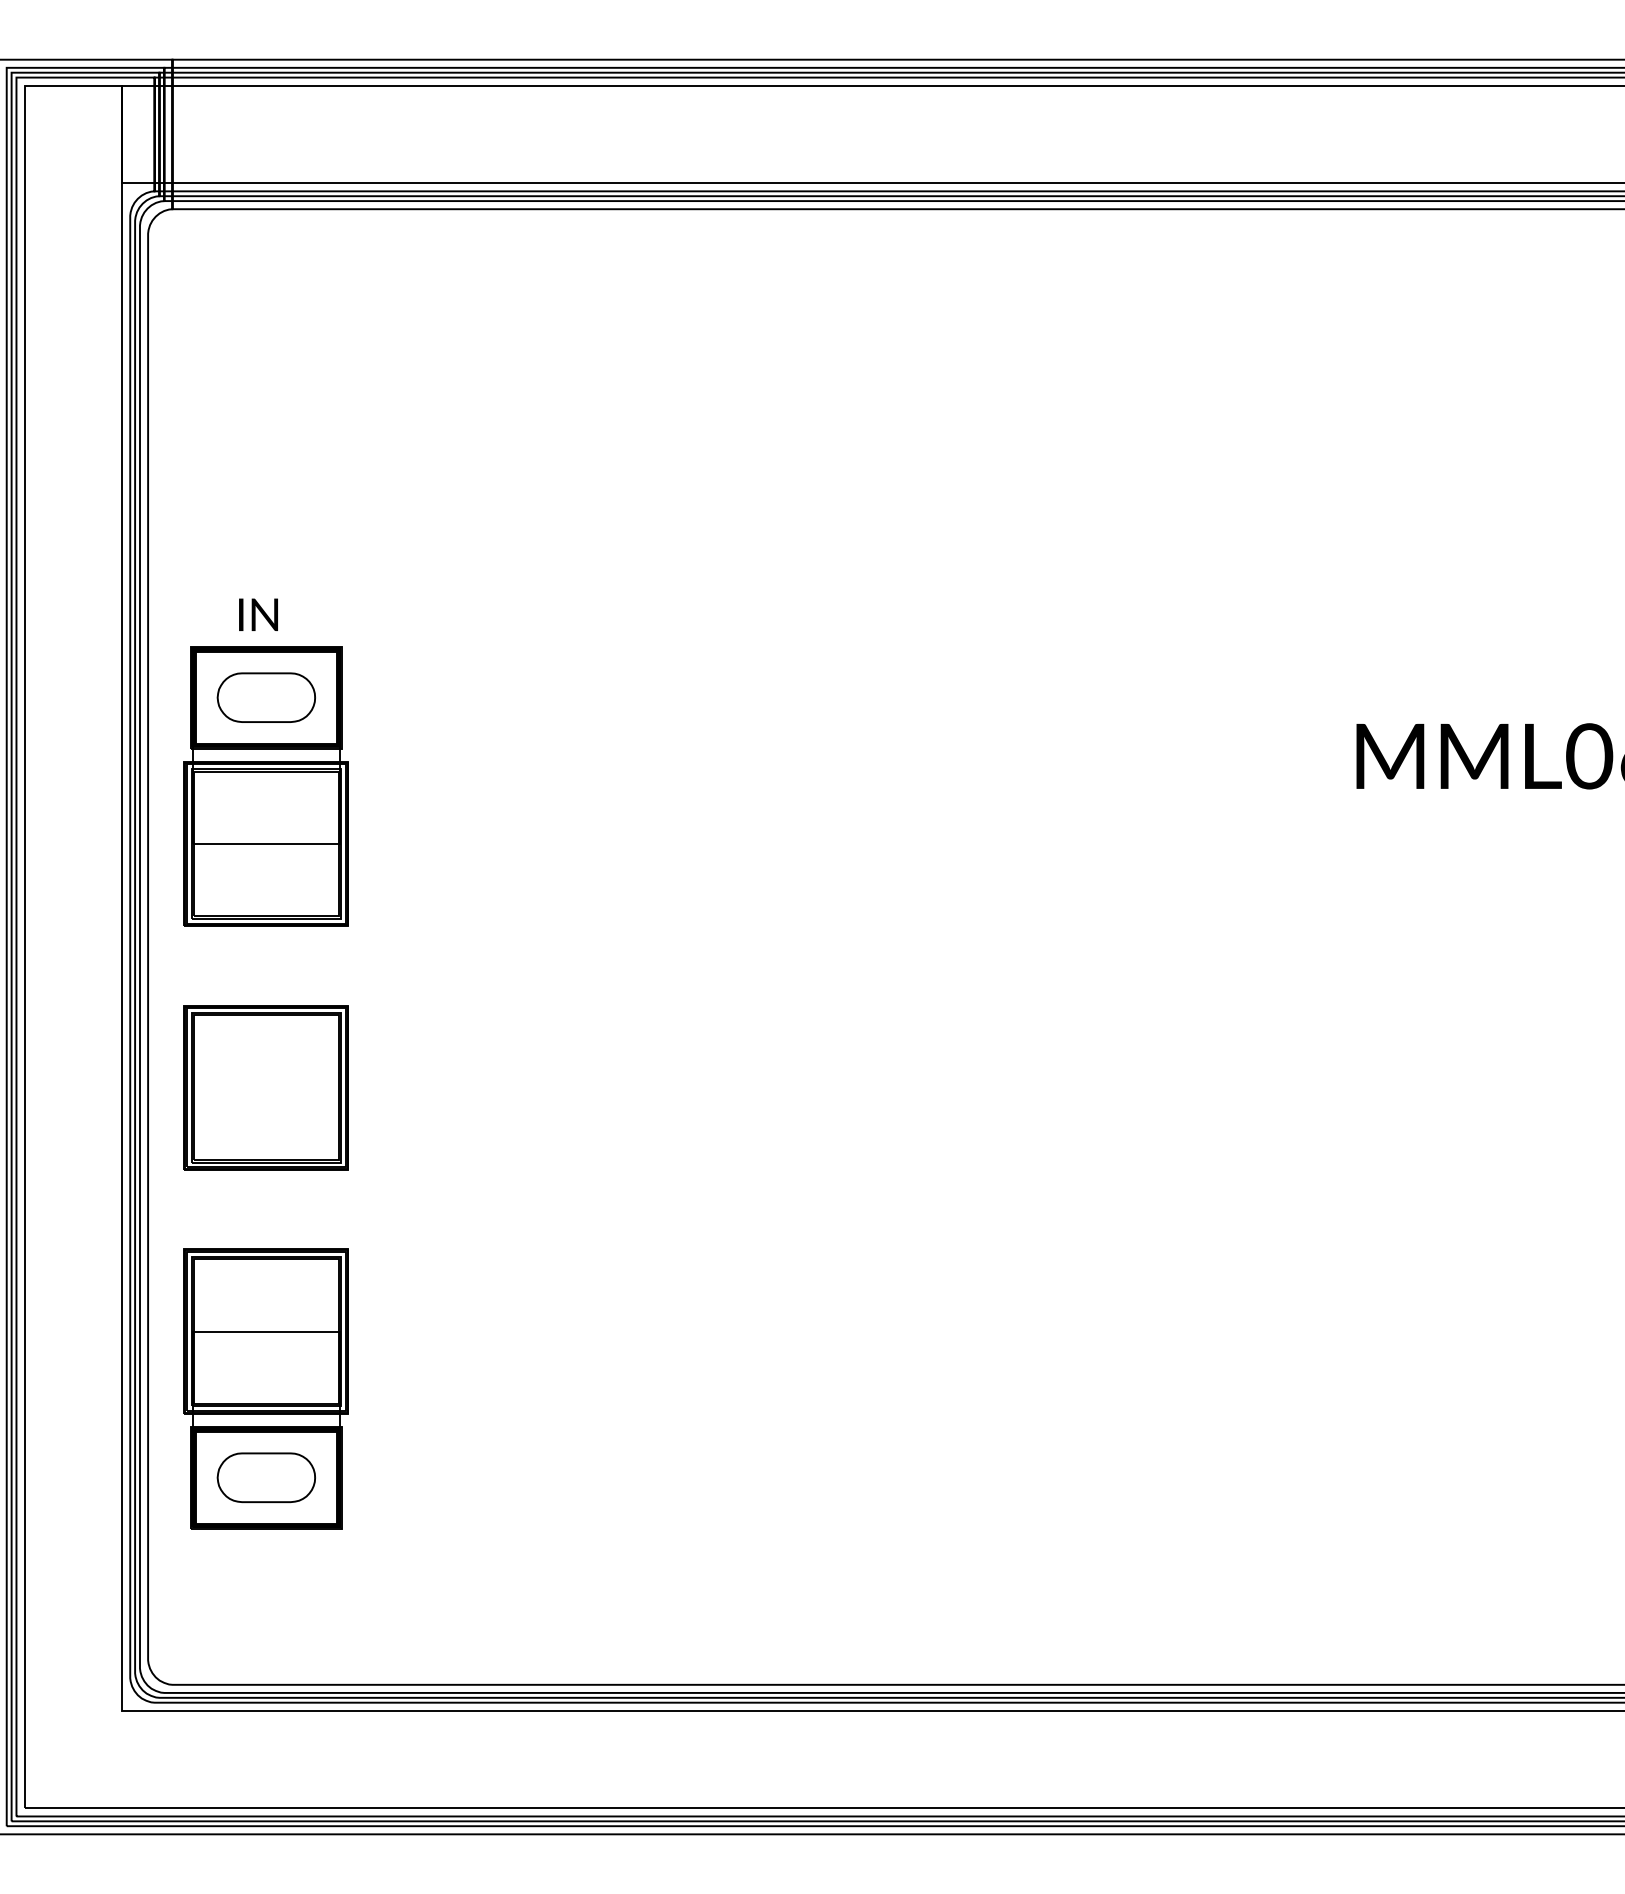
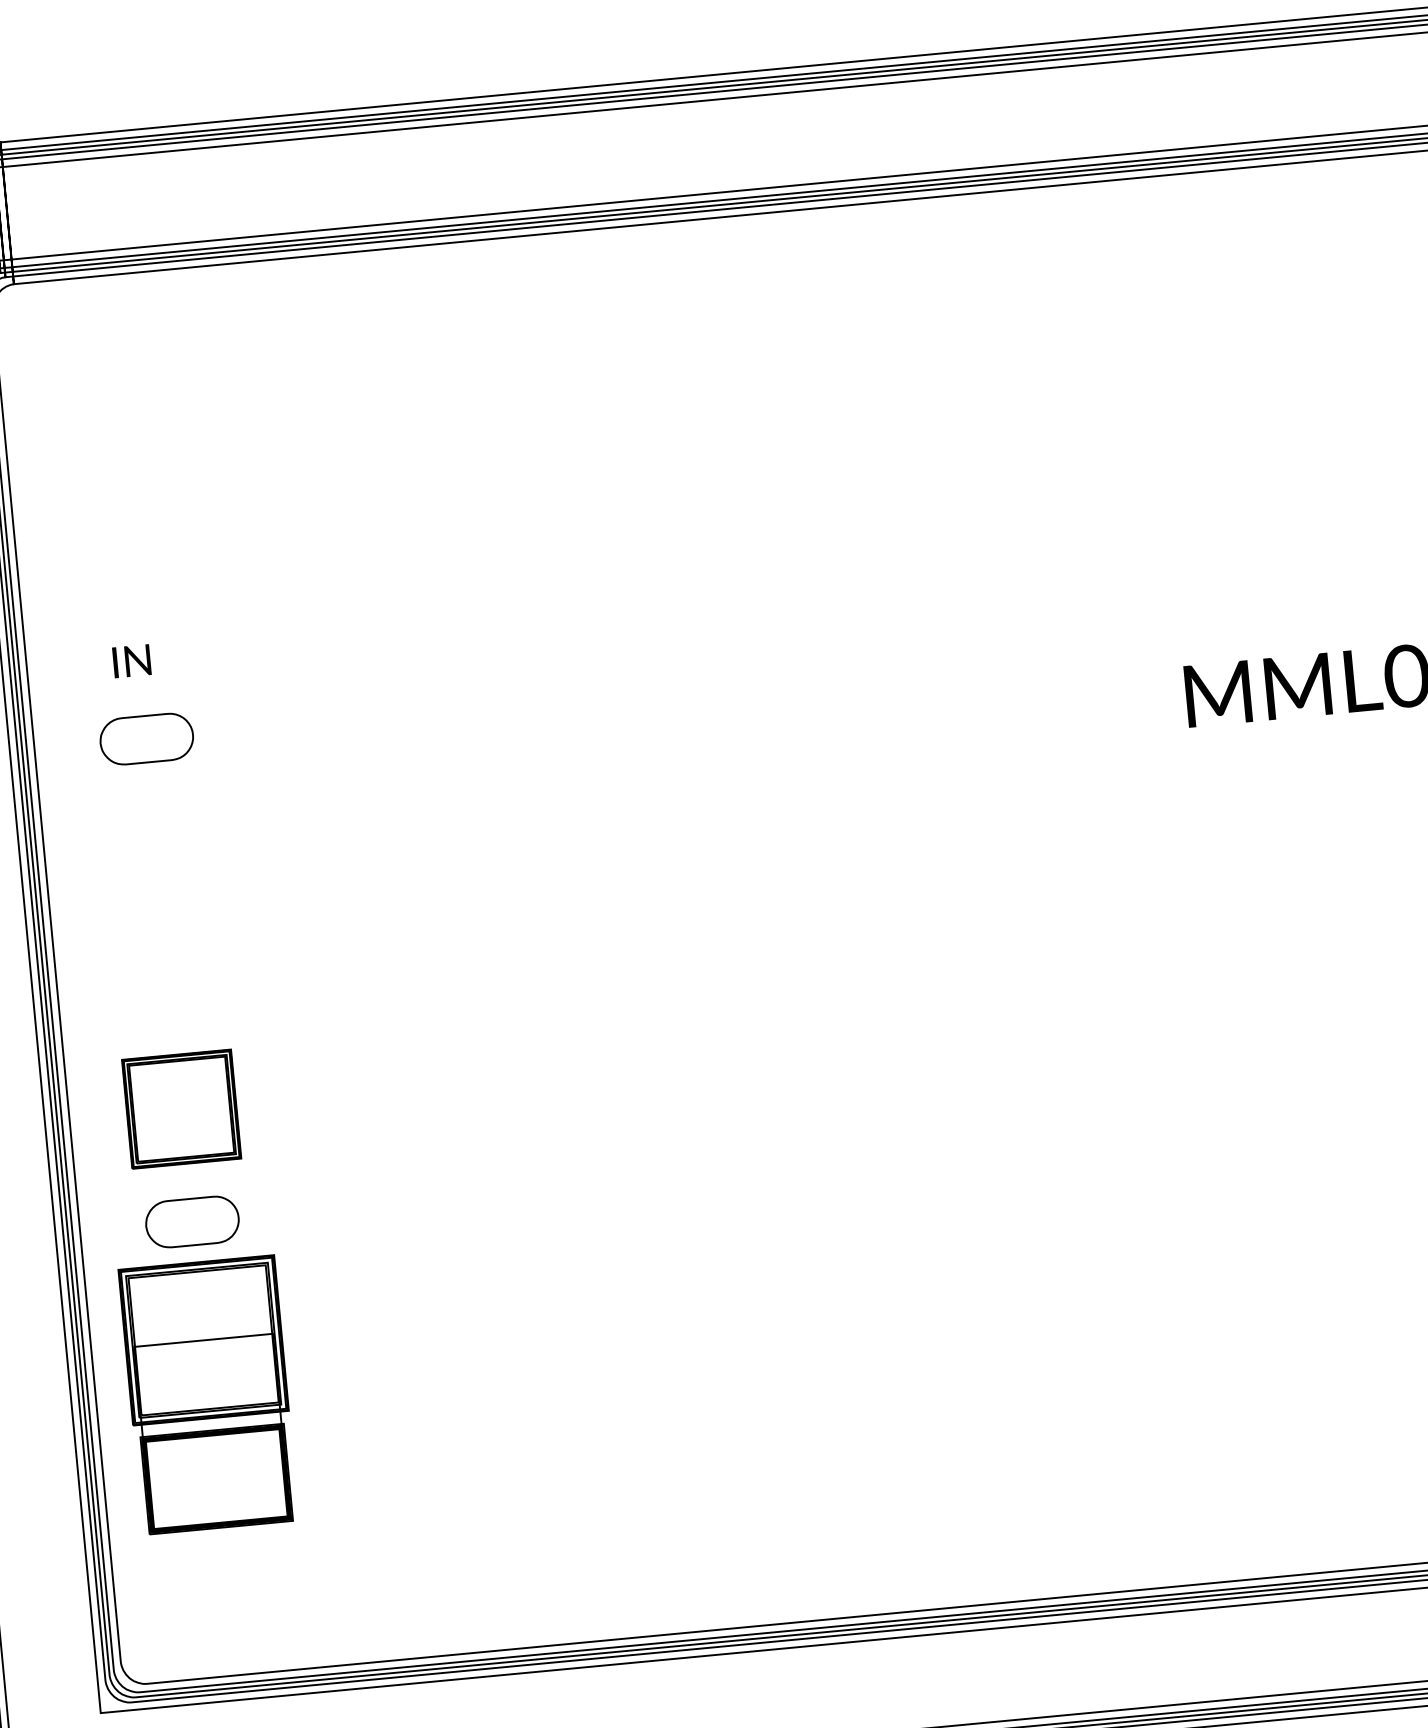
part: (265, 786) -> (153, 823), removed
part: (265, 1087) -> (180, 1108), size x0.7
part: (265, 1477) -> (191, 1221), moved

